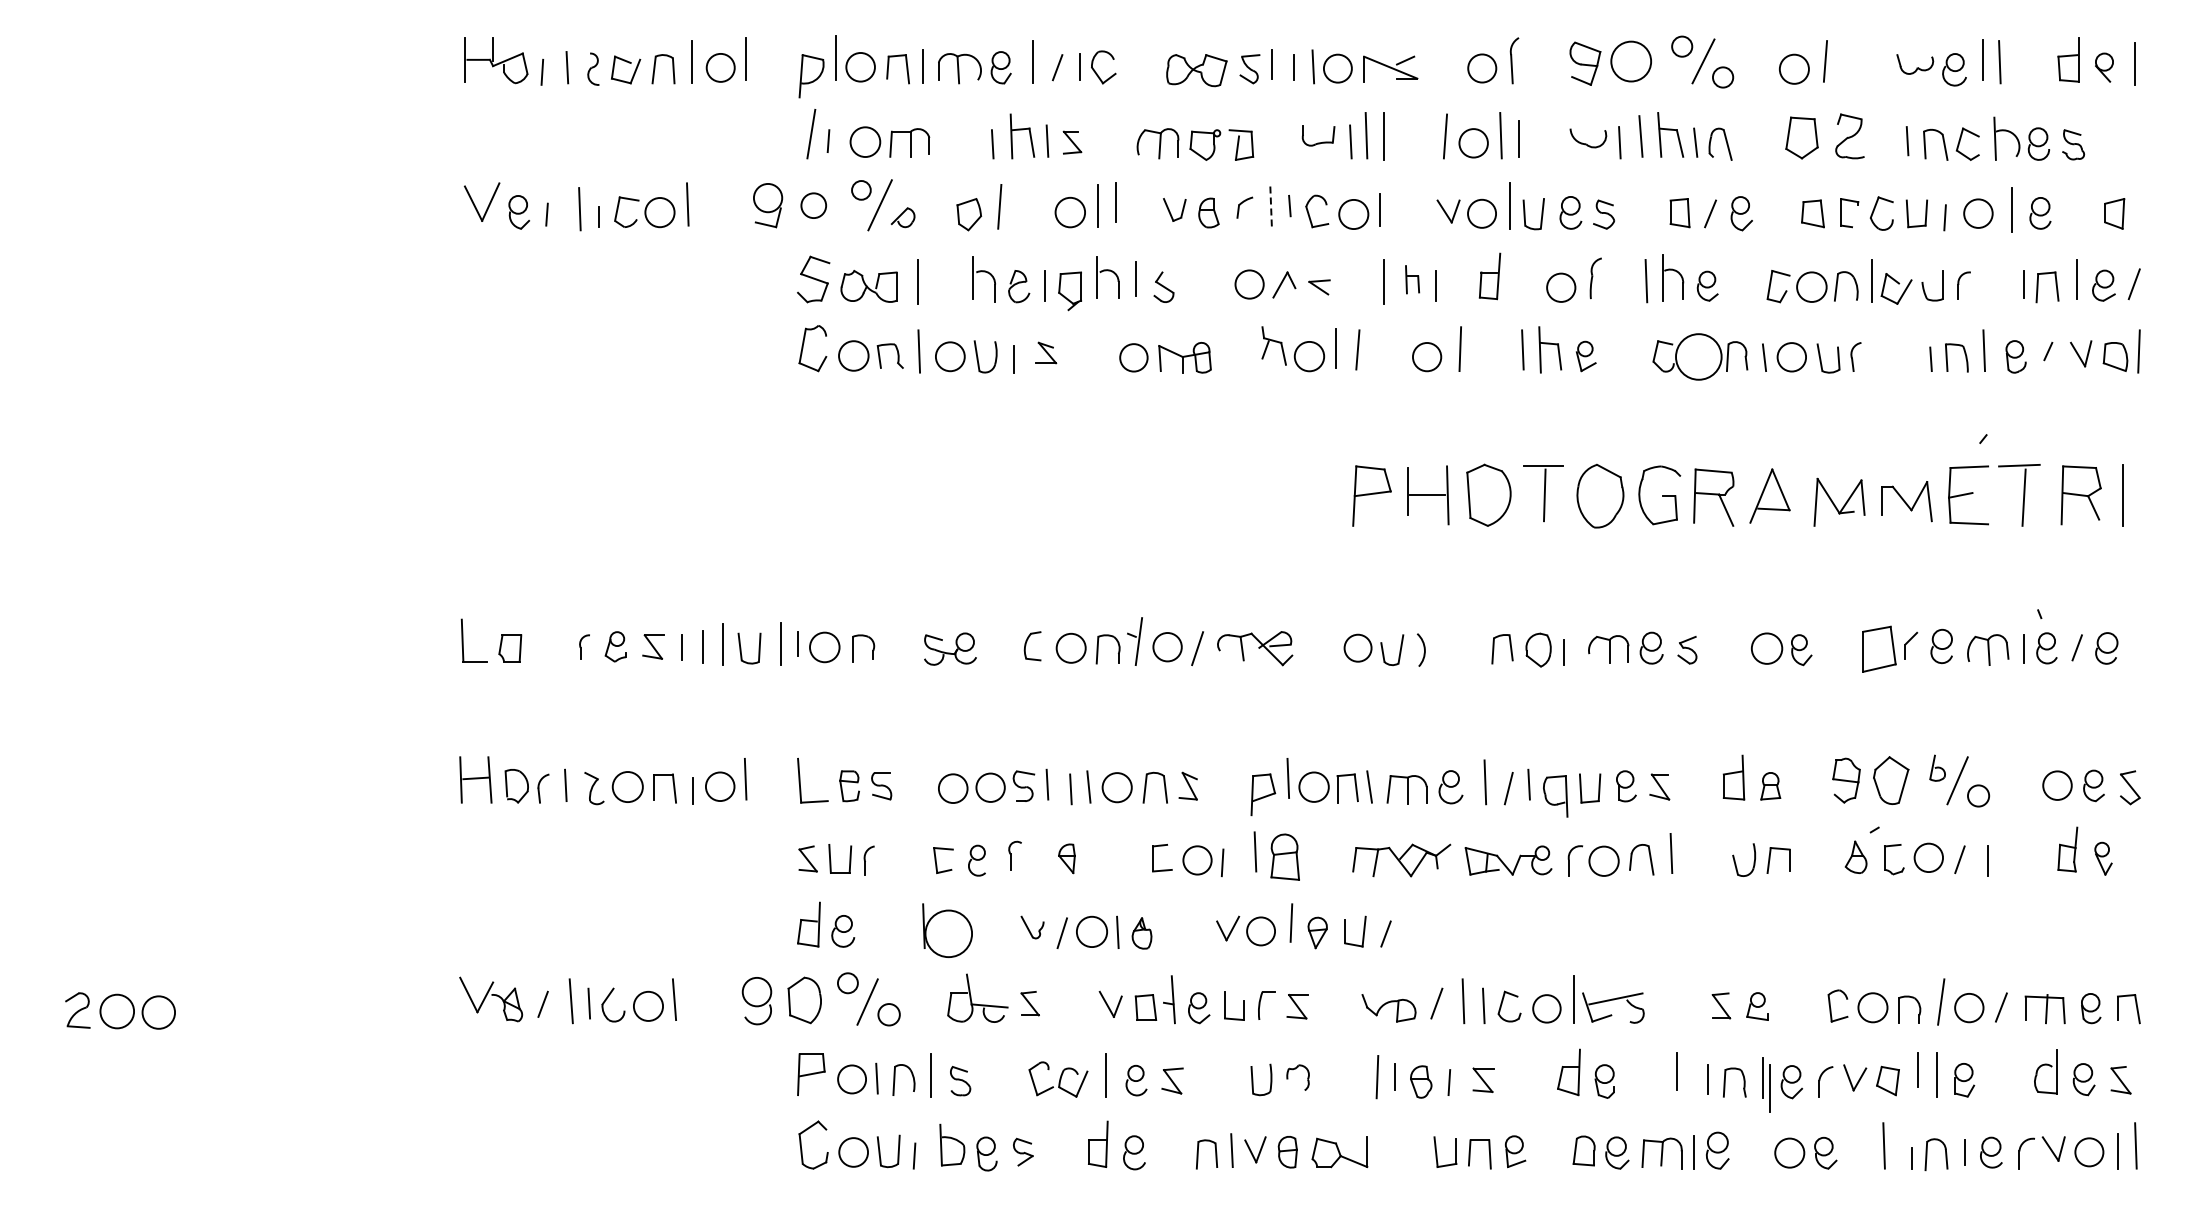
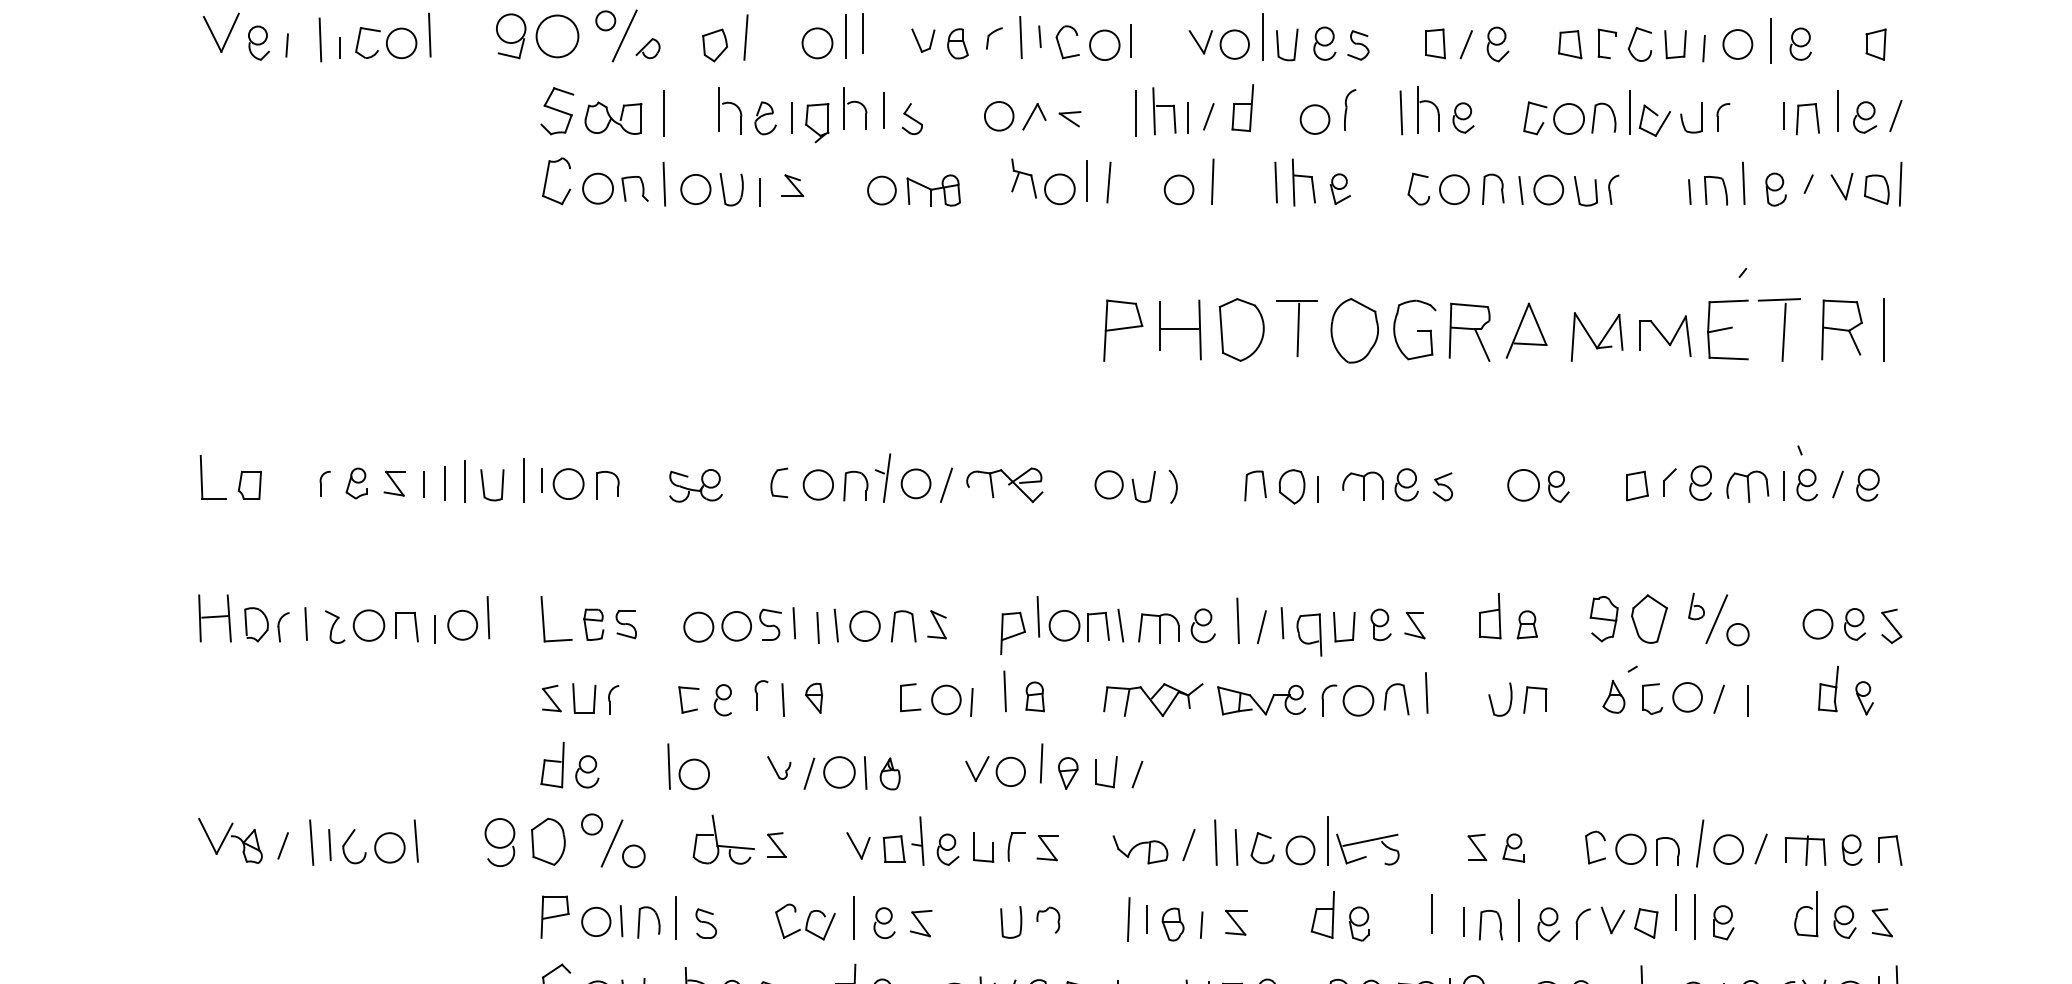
circle: (813, 205) -> (557, 36), size x1.67
line: (1271, 207) -> (1021, 38), dashed -> solid
part: (1412, 279) -> (1164, 111), size x1.67
line: (1456, 284) -> (1208, 116), added
circle: (1698, 356) -> (1454, 189), size x0.62
part: (1879, 649) -> (1637, 486), size x0.62
part: (1284, 857) -> (1034, 697), size x0.62
line: (1036, 860) -> (783, 700), added
circle: (948, 933) -> (694, 774), size x0.62
line: (1769, 1088) -> (1526, 931), removed

